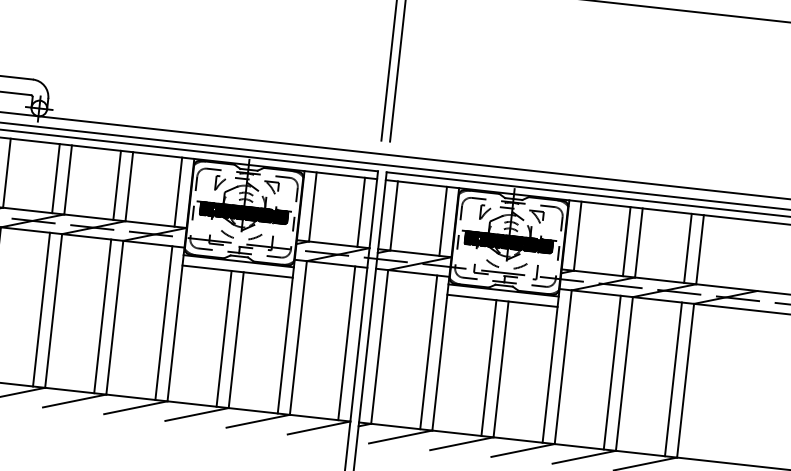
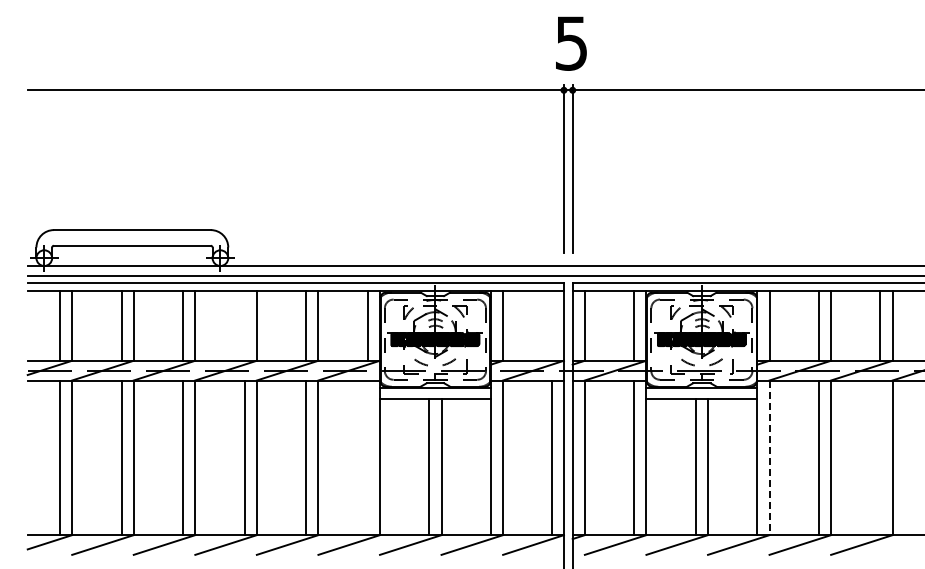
line: (55, 178) -> (244, 325), removed
line: (361, 211) -> (551, 325), removed
line: (163, 322) -> (367, 457), removed
line: (563, 367) -> (769, 458), solid -> dashed
line: (673, 379) -> (880, 457), removed

